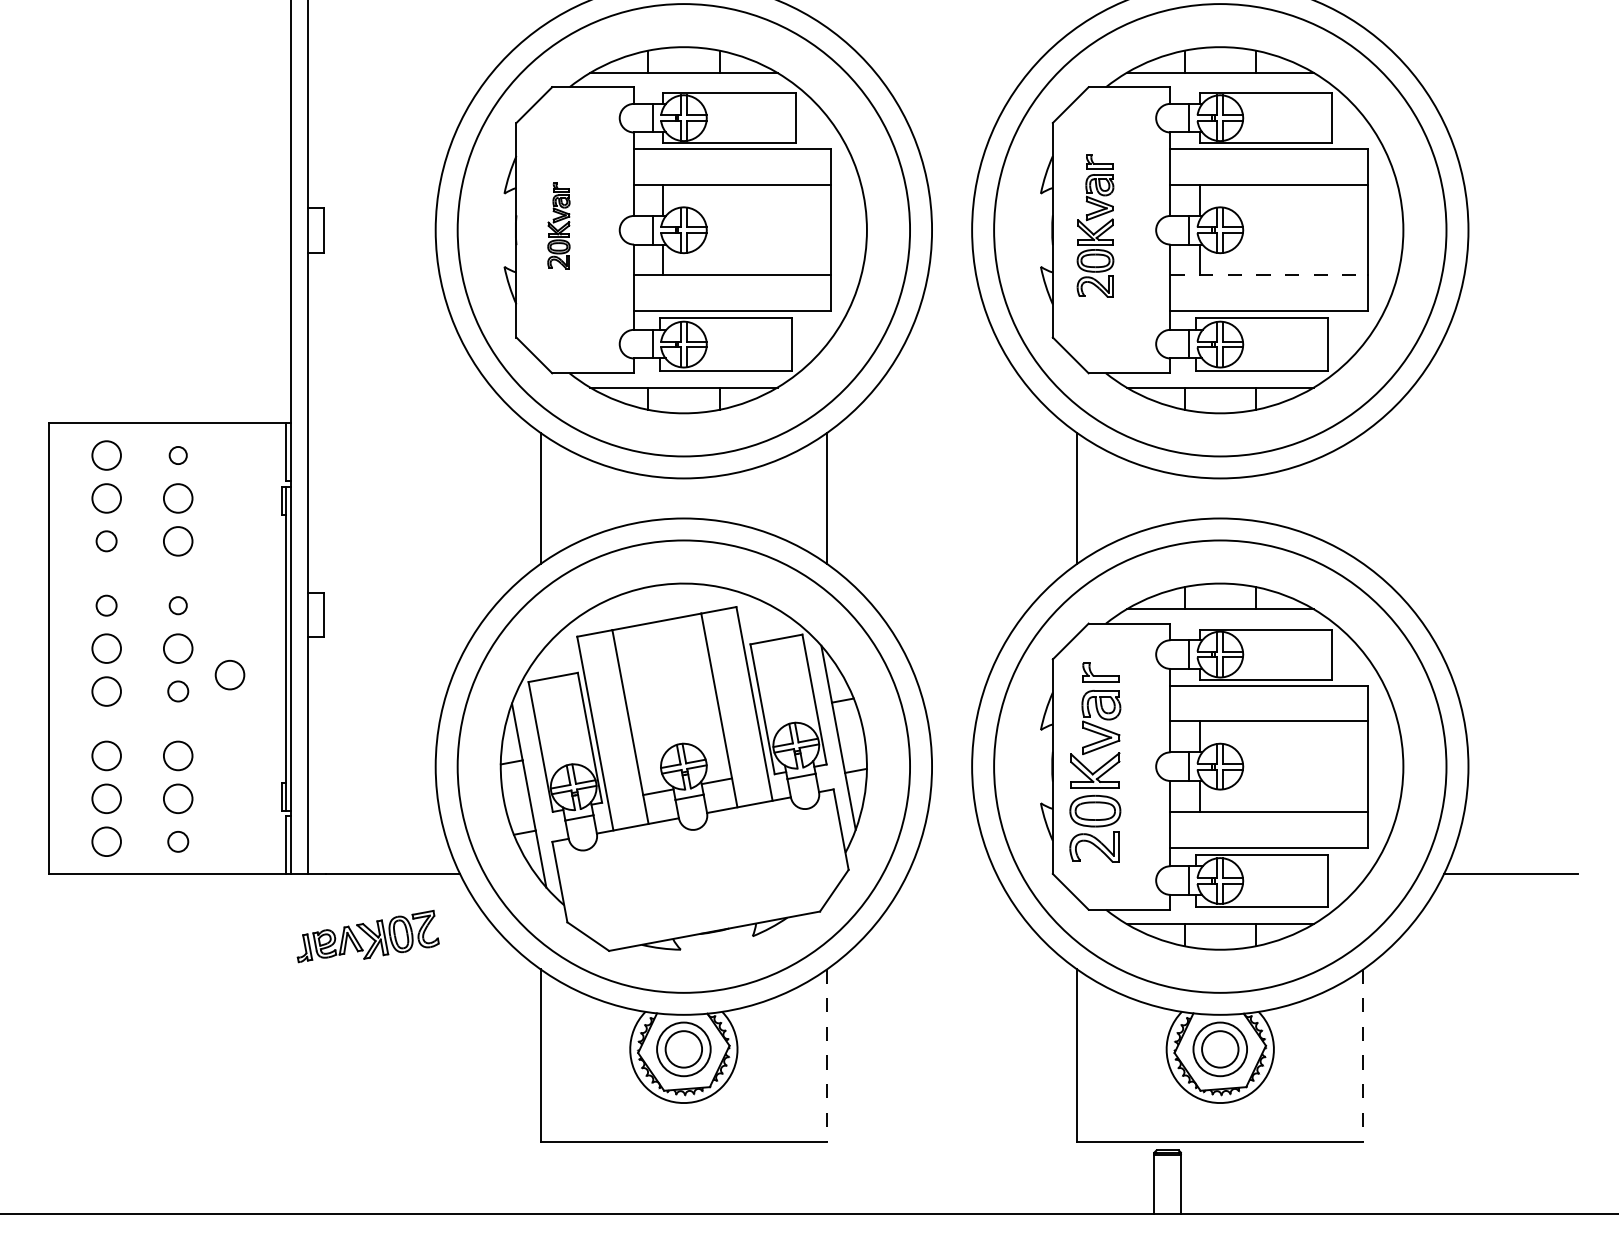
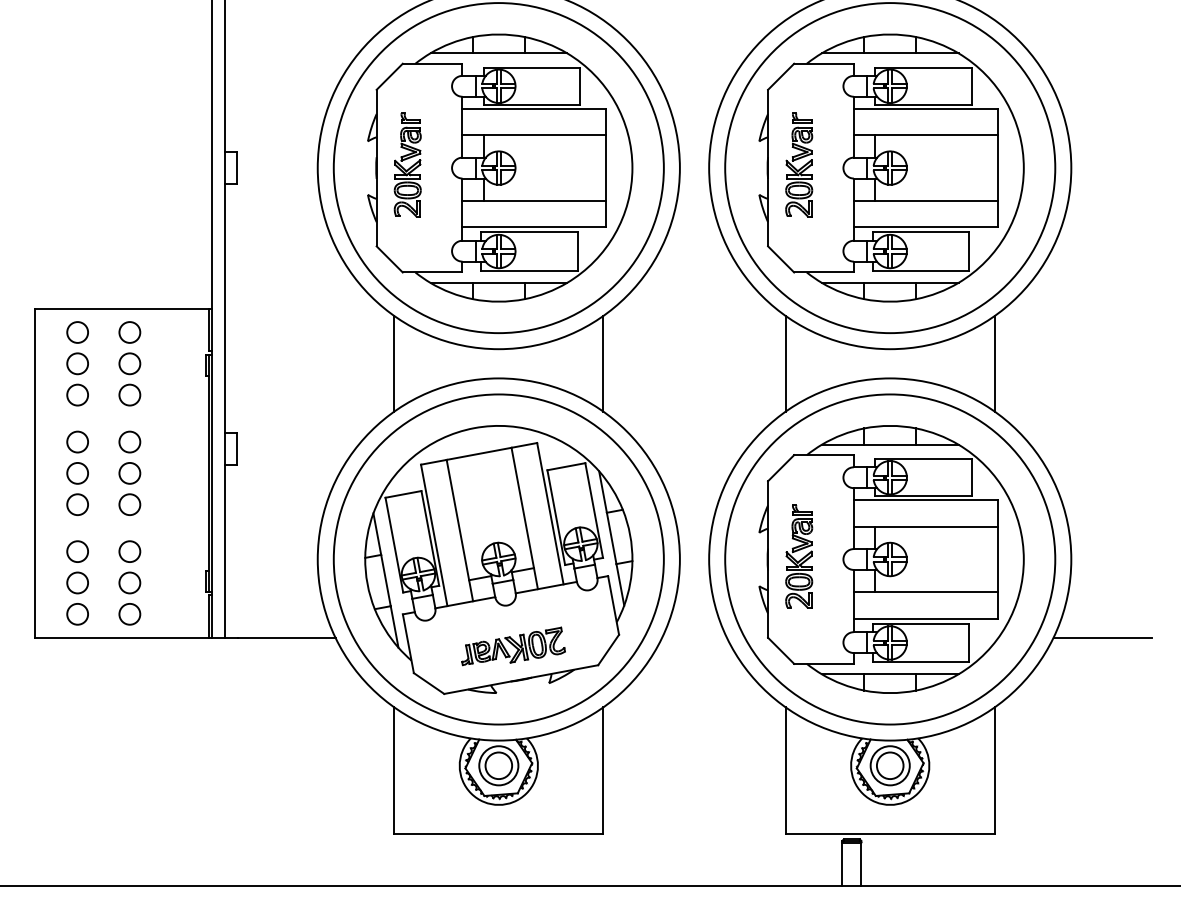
part: (558, 225) -> (407, 164), size x1.67
line: (1268, 276) -> (925, 201), dashed -> solid
circle: (177, 455) -> (129, 332), size x1.67
line: (1363, 498) -> (994, 363), added
circle: (106, 540) -> (77, 394), size x1.43
circle: (106, 604) -> (77, 441), size x1.43
circle: (177, 604) -> (129, 441), size x1.67
circle: (229, 674) -> (167, 492), removed
circle: (177, 691) -> (129, 504), size x1.43
part: (1095, 762) -> (799, 556), size x0.71
circle: (177, 842) -> (129, 614), size x1.43
part: (368, 936) -> (513, 646), moved
line: (827, 1057) -> (603, 771), dashed -> solid
line: (1363, 1057) -> (994, 771), dashed -> solid

